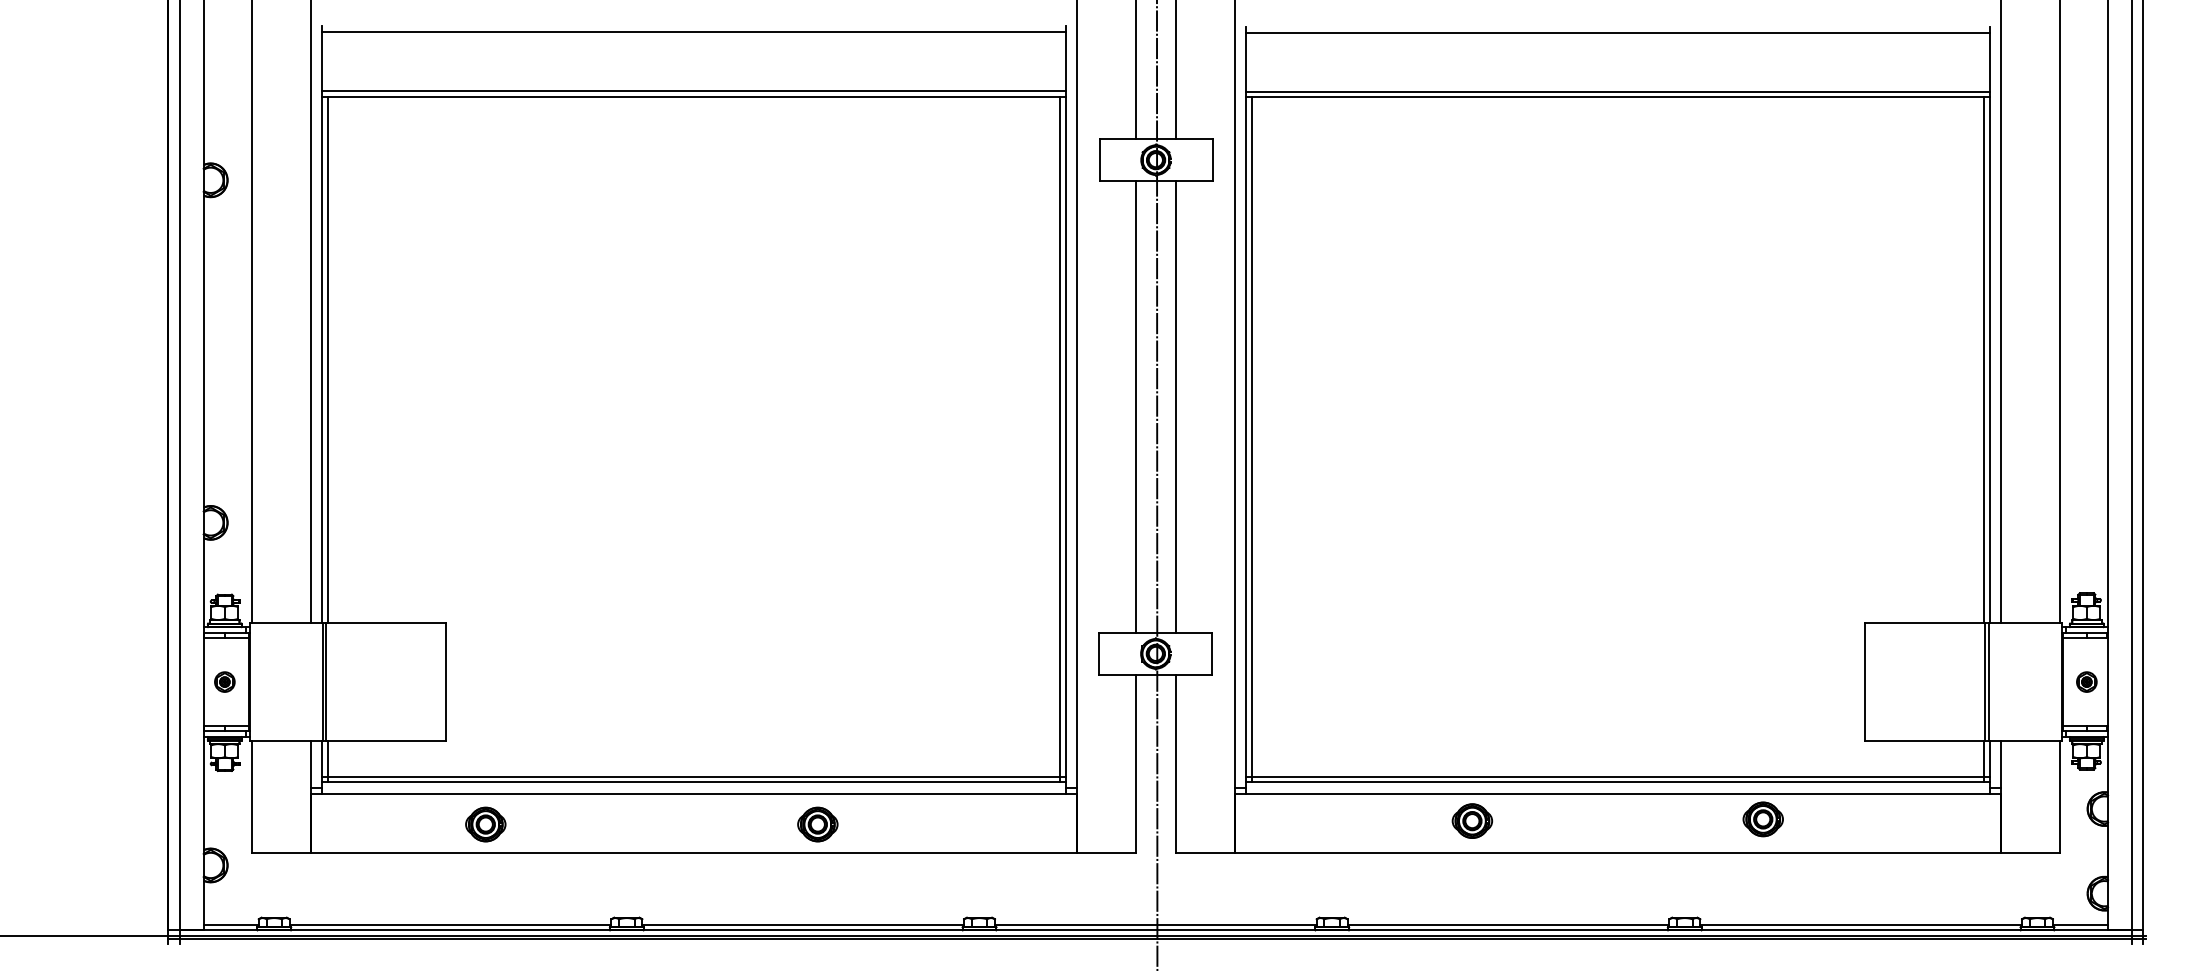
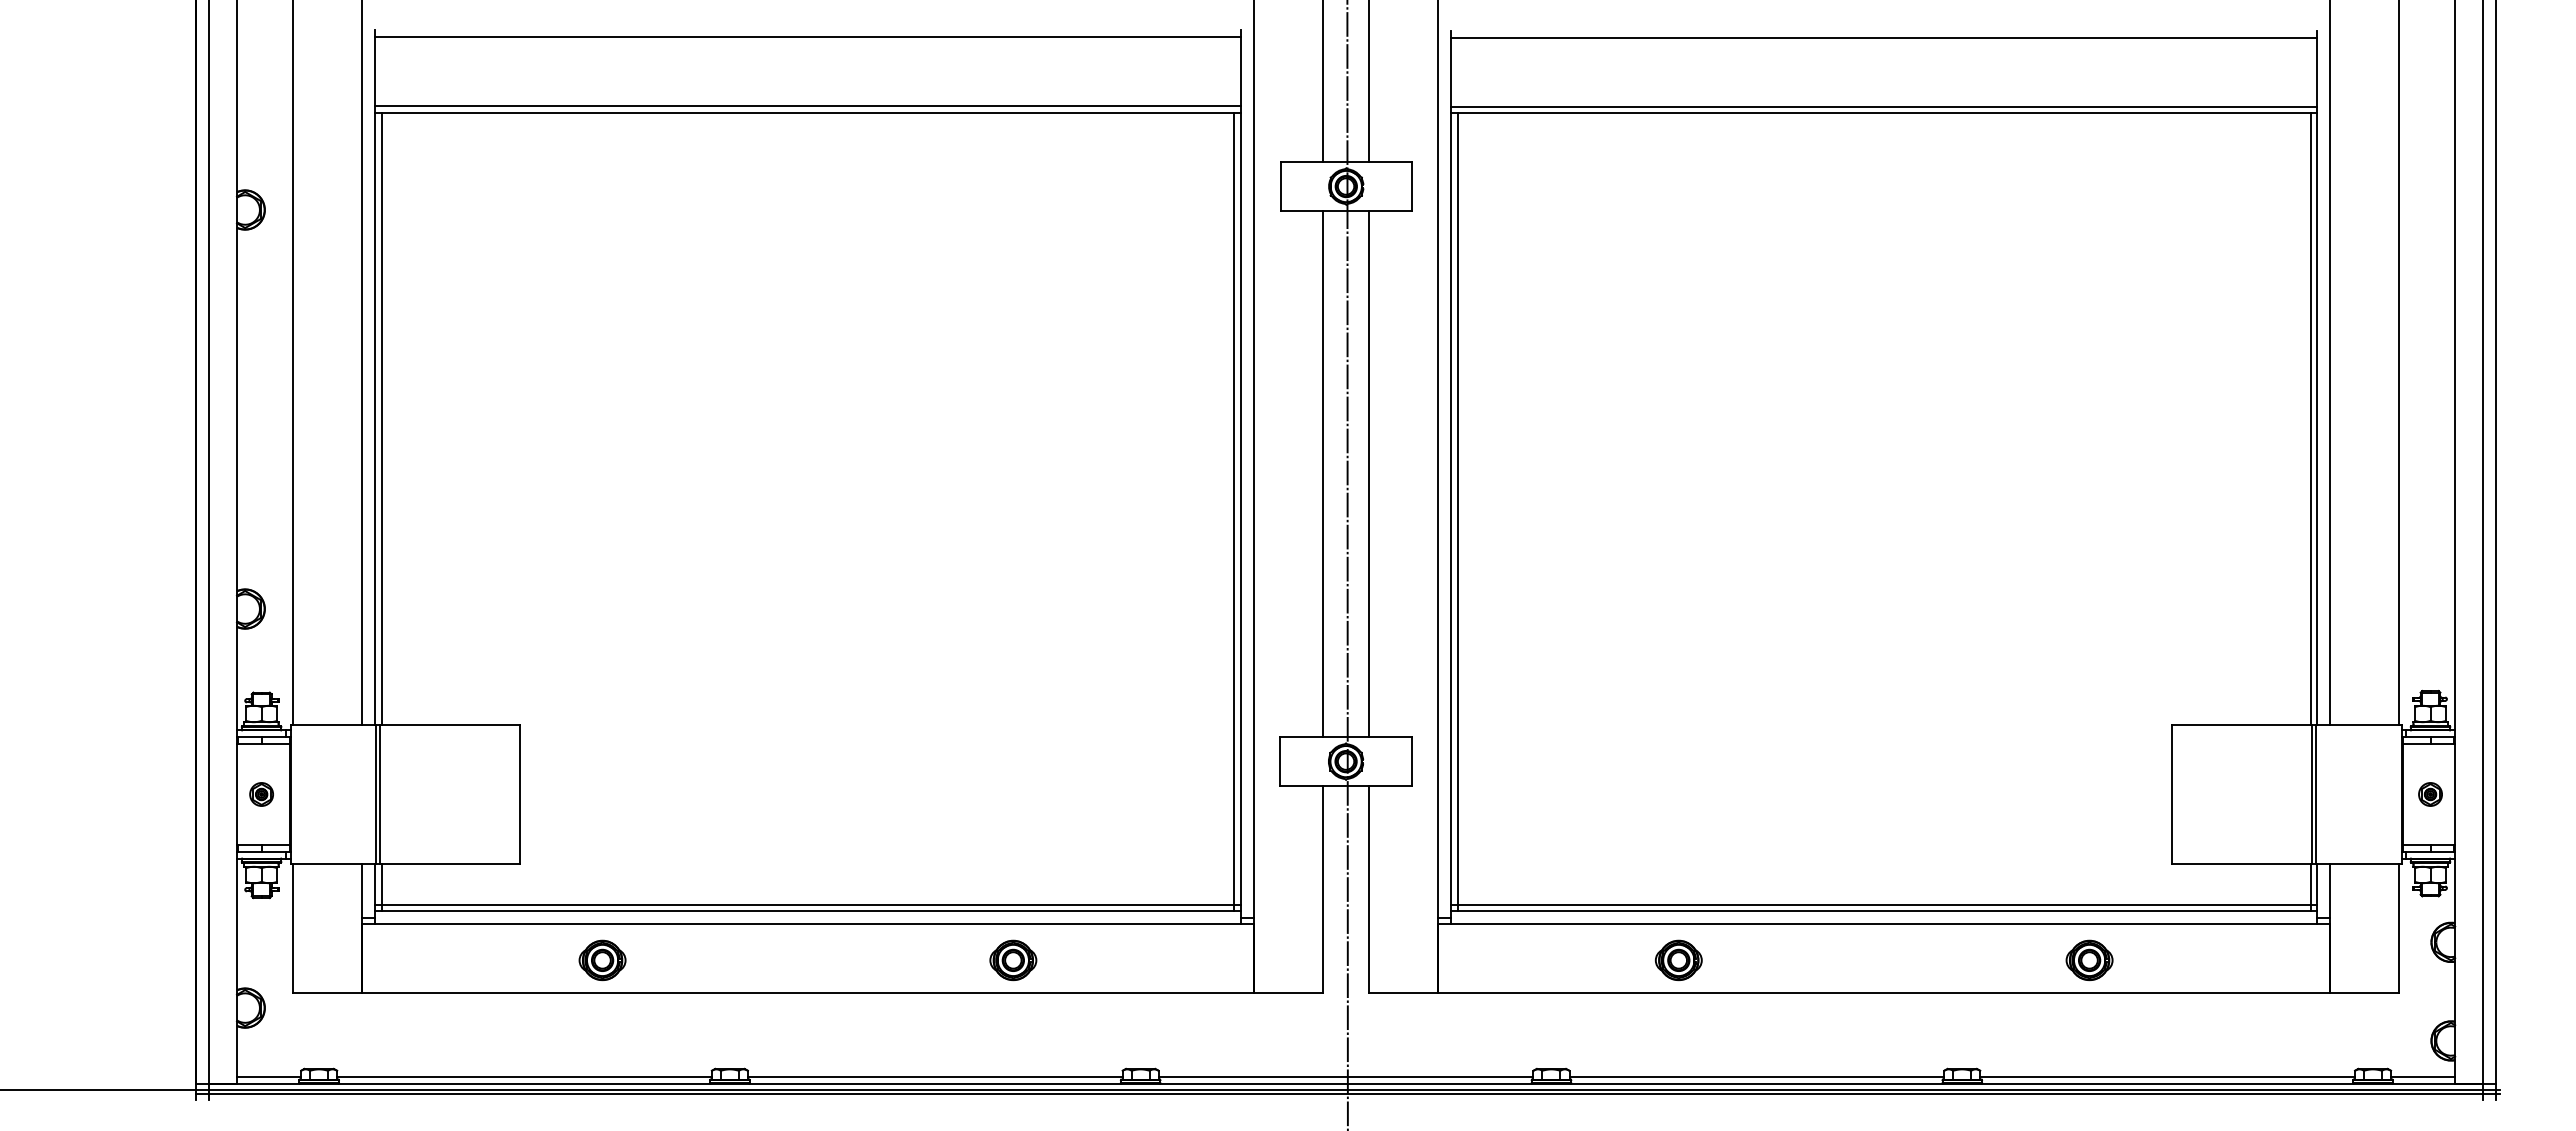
part: (1763, 819) -> (2089, 960), moved
part: (1472, 821) -> (1678, 960), moved
part: (485, 824) -> (602, 960), moved
part: (817, 824) -> (1013, 960), moved

